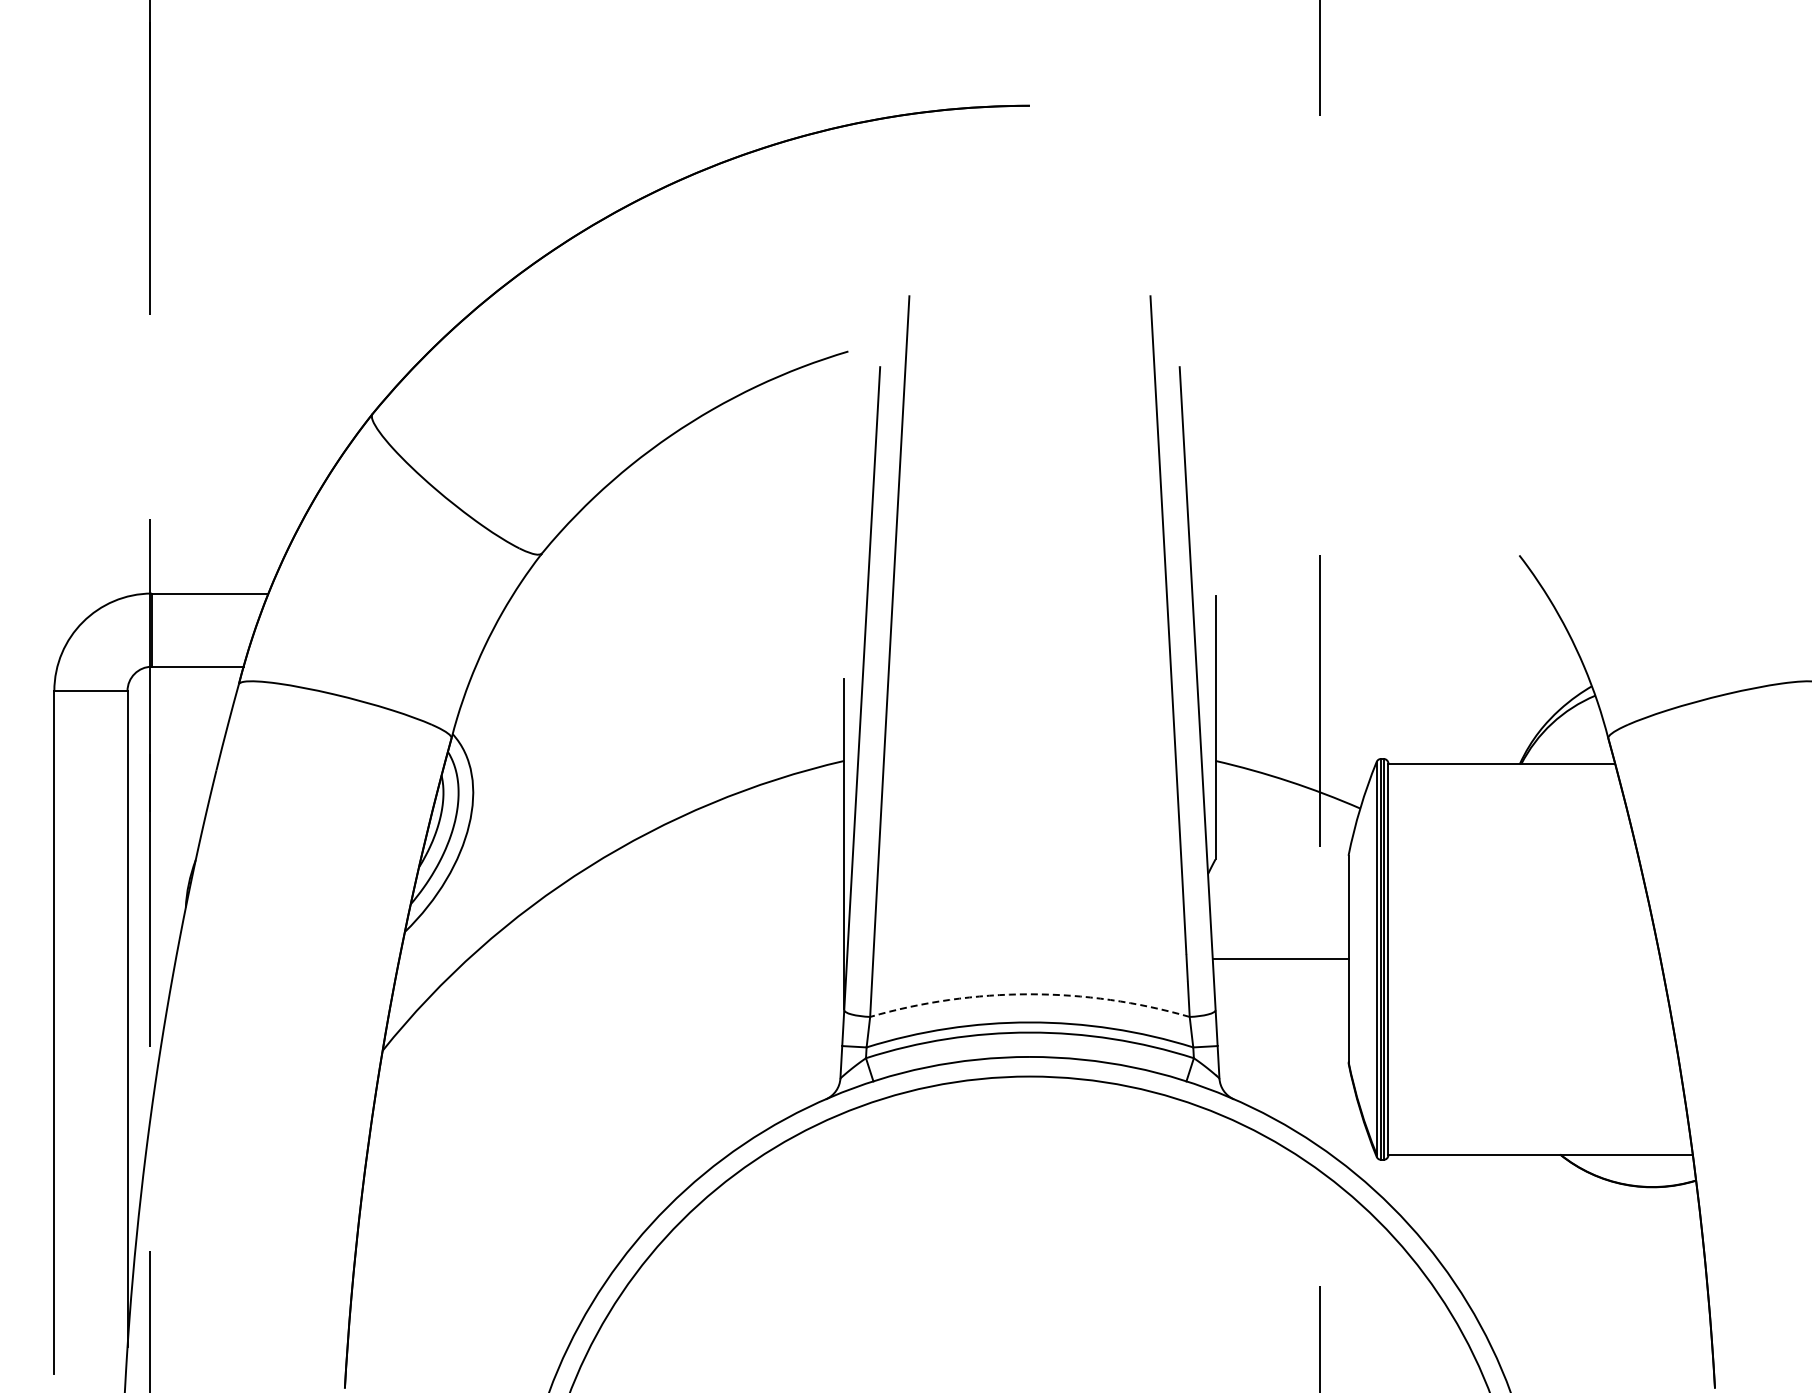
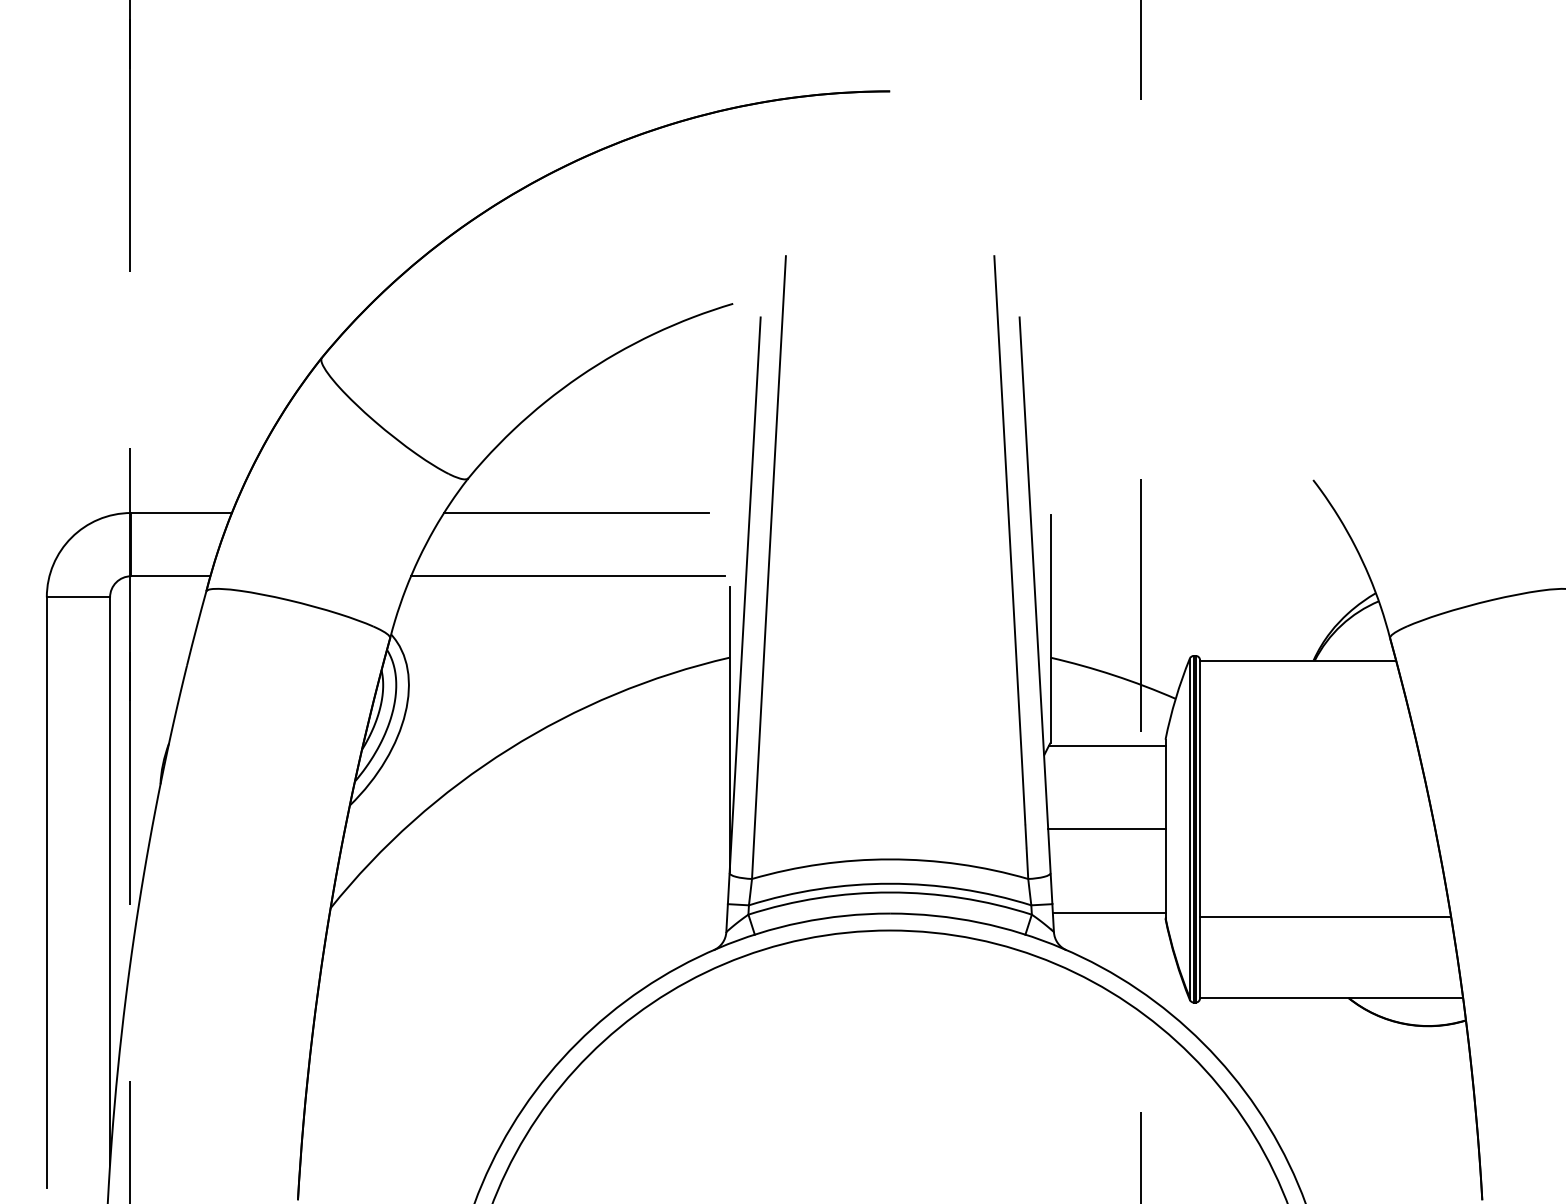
line: (666, 593) -> (575, 512), added
line: (656, 666) -> (567, 576), added
line: (1280, 863) -> (1106, 746), added
arc: (1029, 994) -> (889, 859), dashed -> solid
line: (1283, 1055) -> (1109, 912), added
line: (1533, 1060) -> (1325, 916), added

